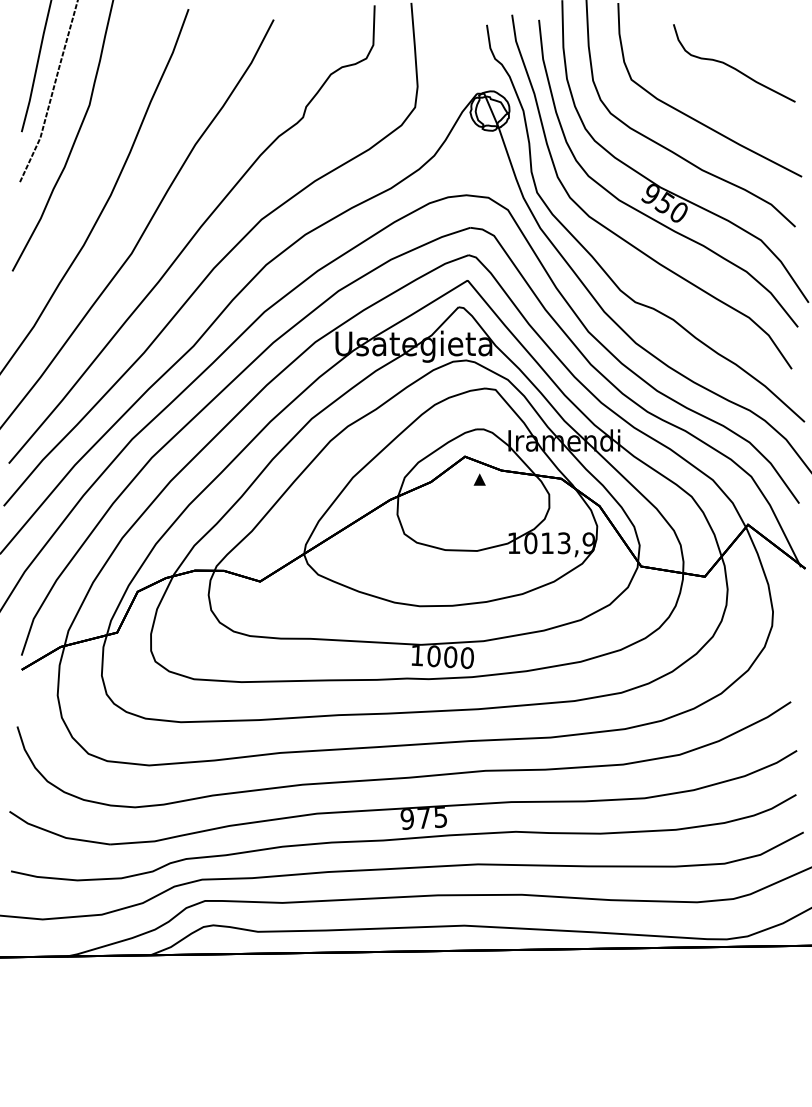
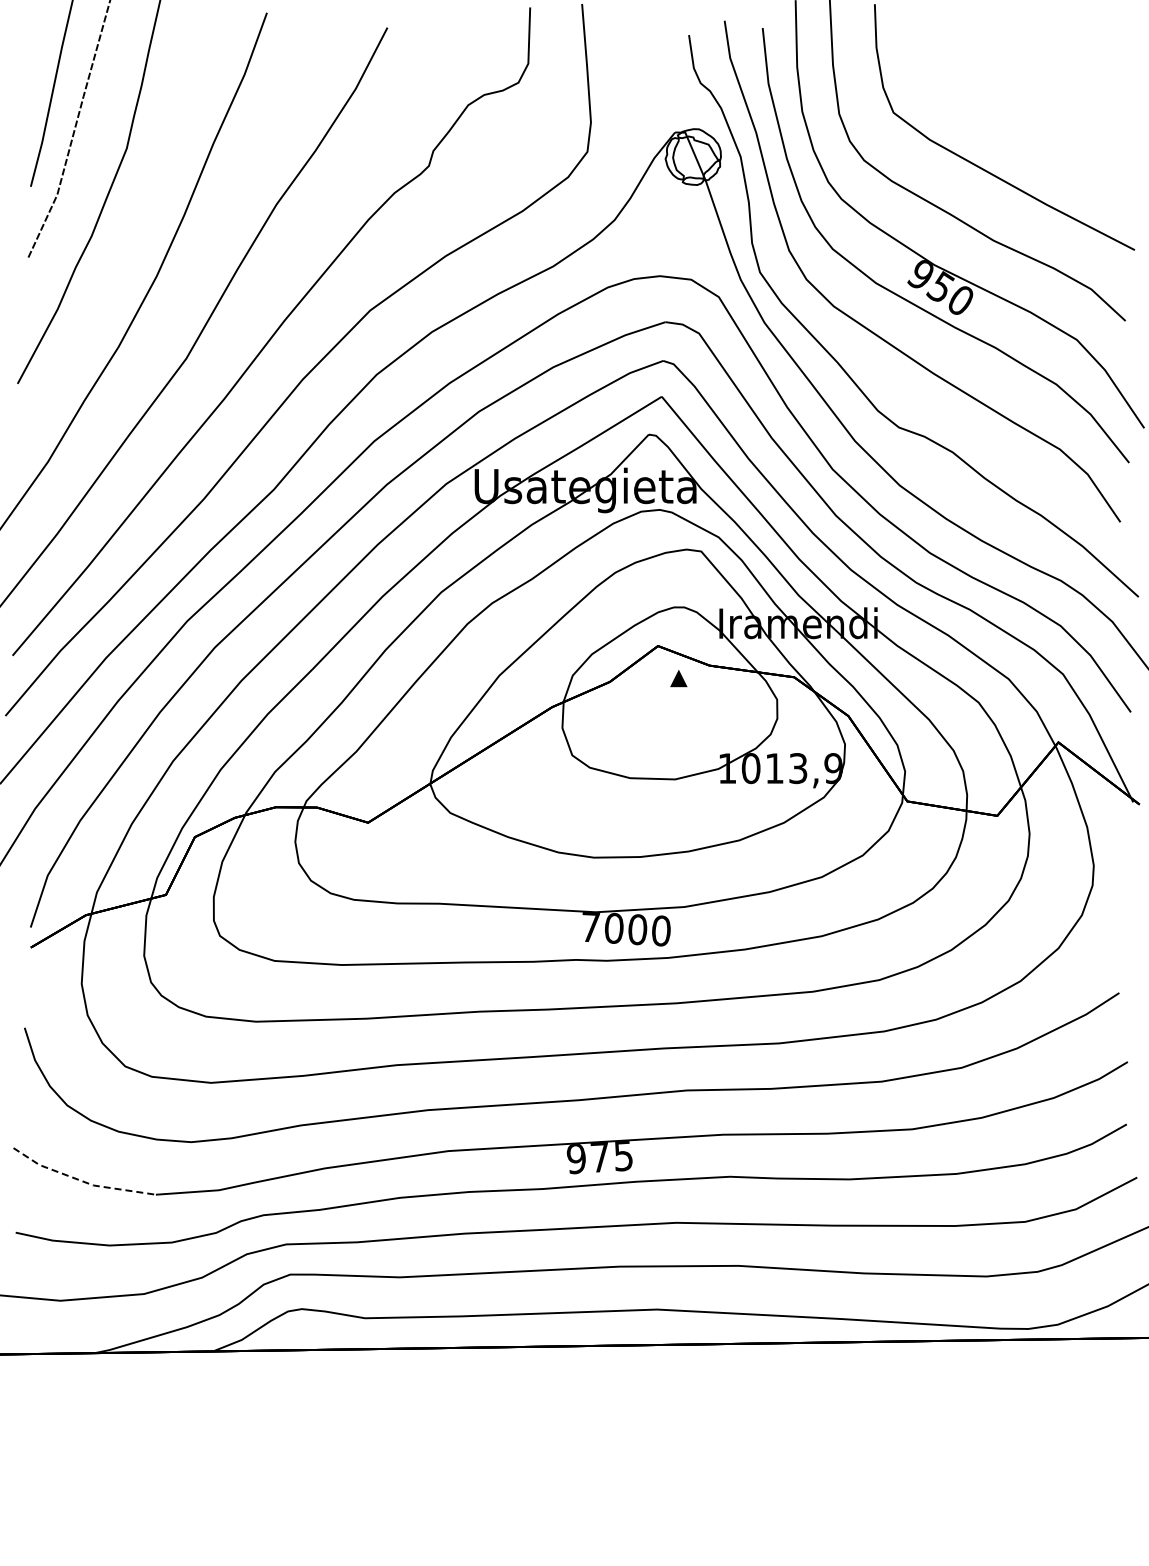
curve: (732, 66) -> (1036, 94), removed
text: (418, 655) -> (591, 927), 1000 -> 7000
line: (57, 834) -> (81, 1180), solid -> dashed

